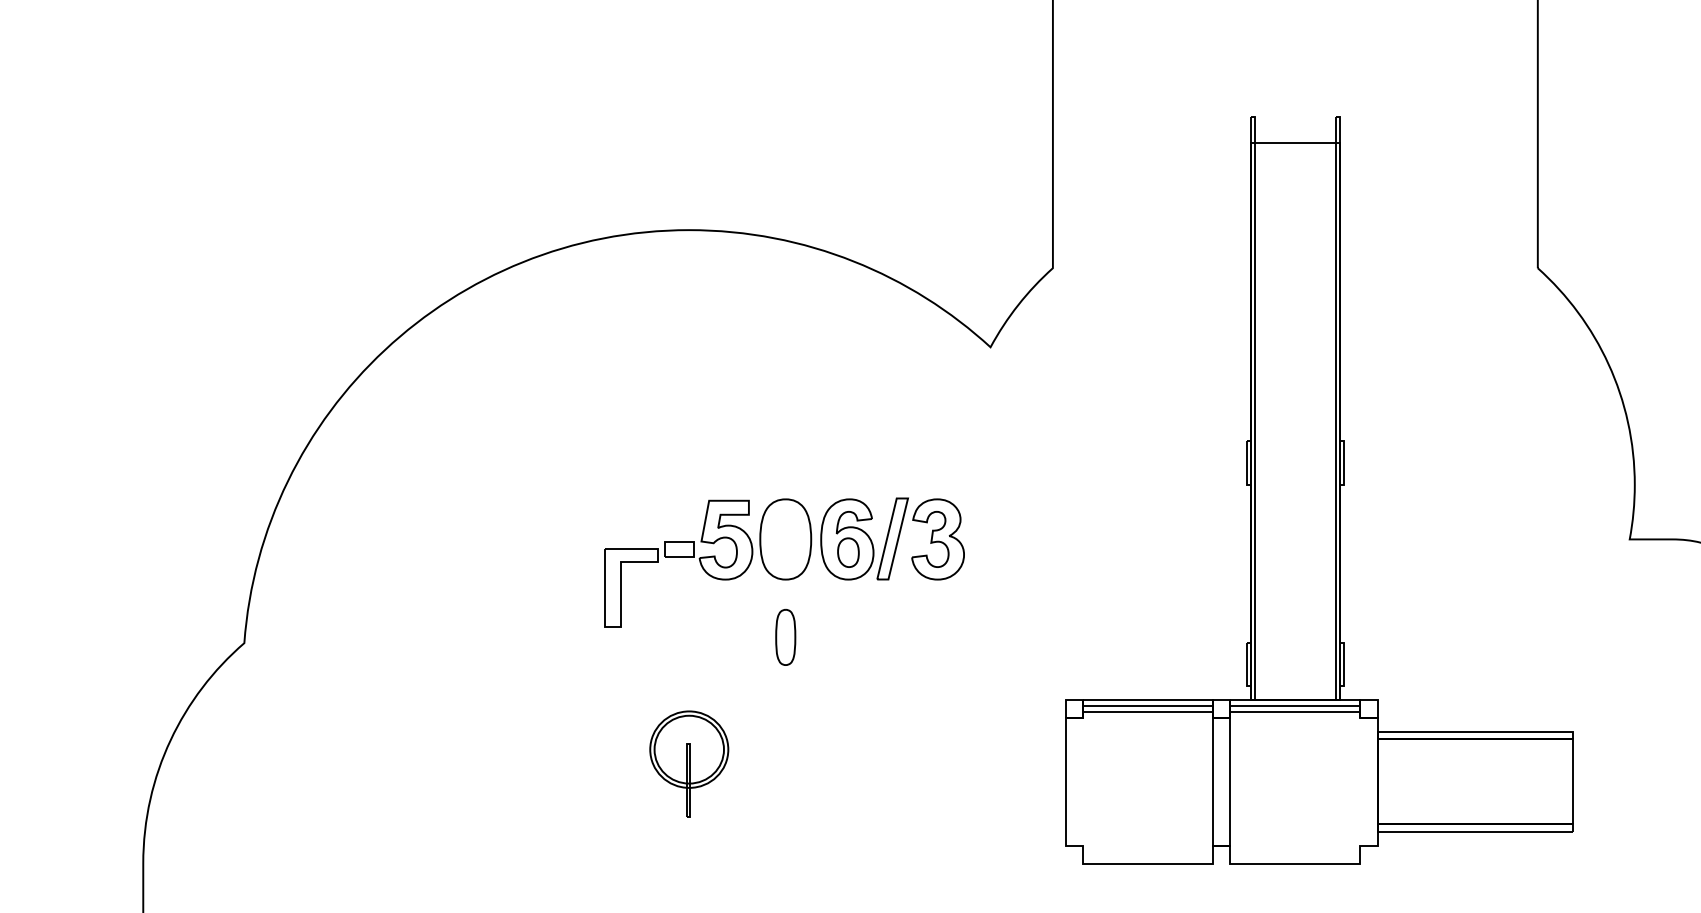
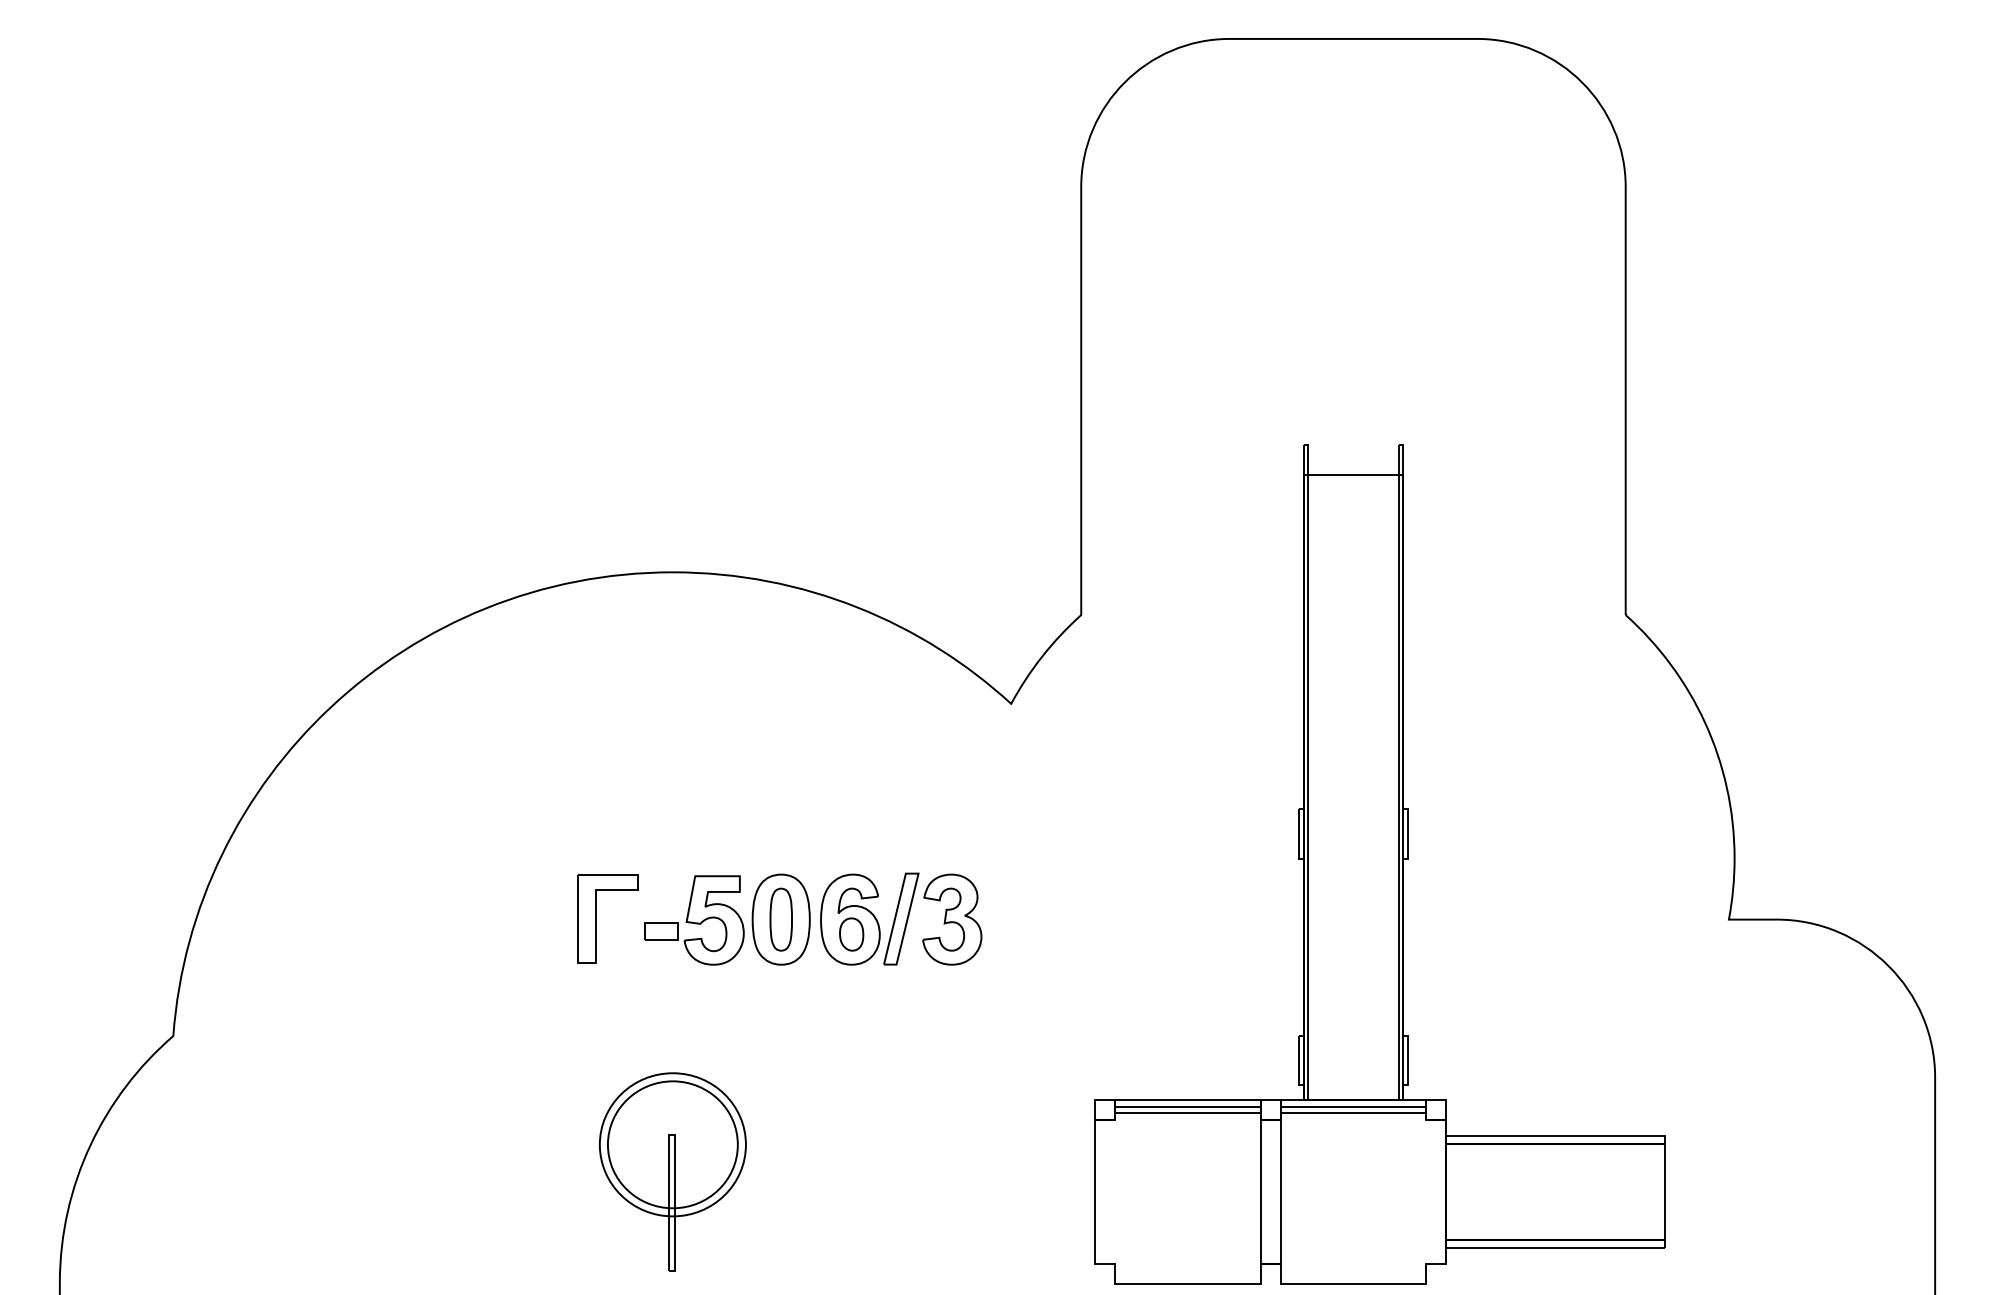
part: (621, 587) -> (596, 918), moved
part: (785, 637) -> (780, 919), moved
part: (688, 763) -> (672, 1171), size x1.67

